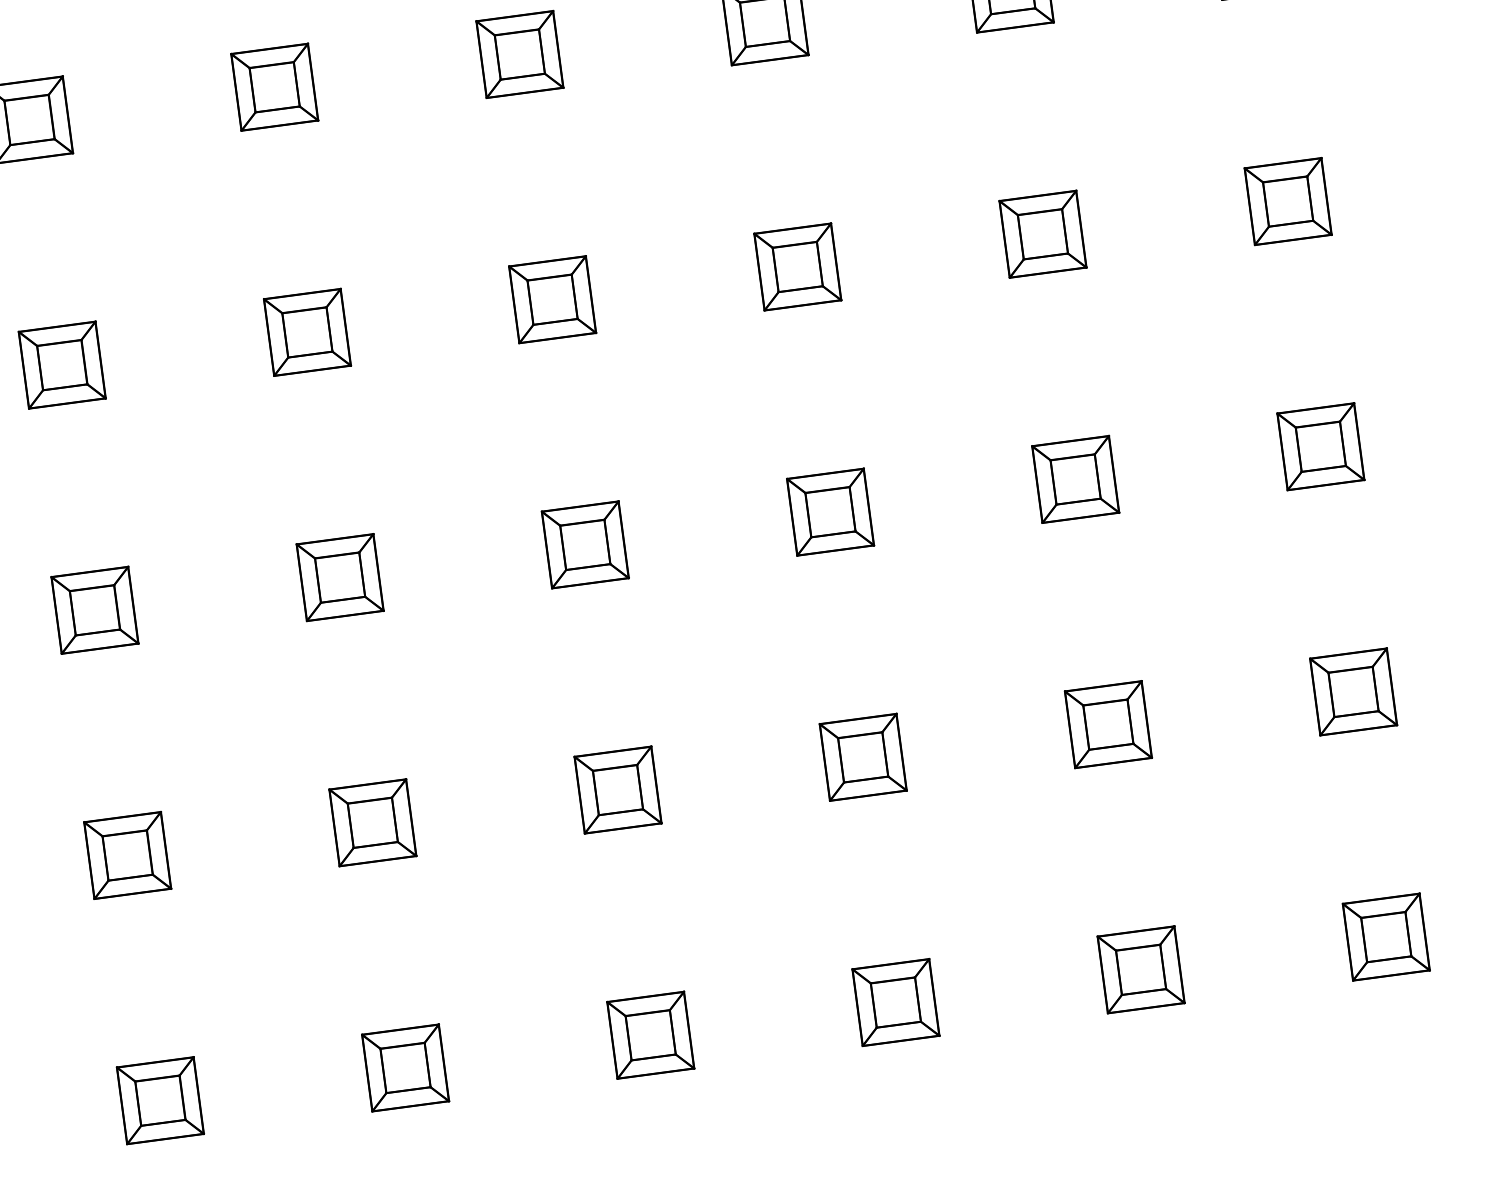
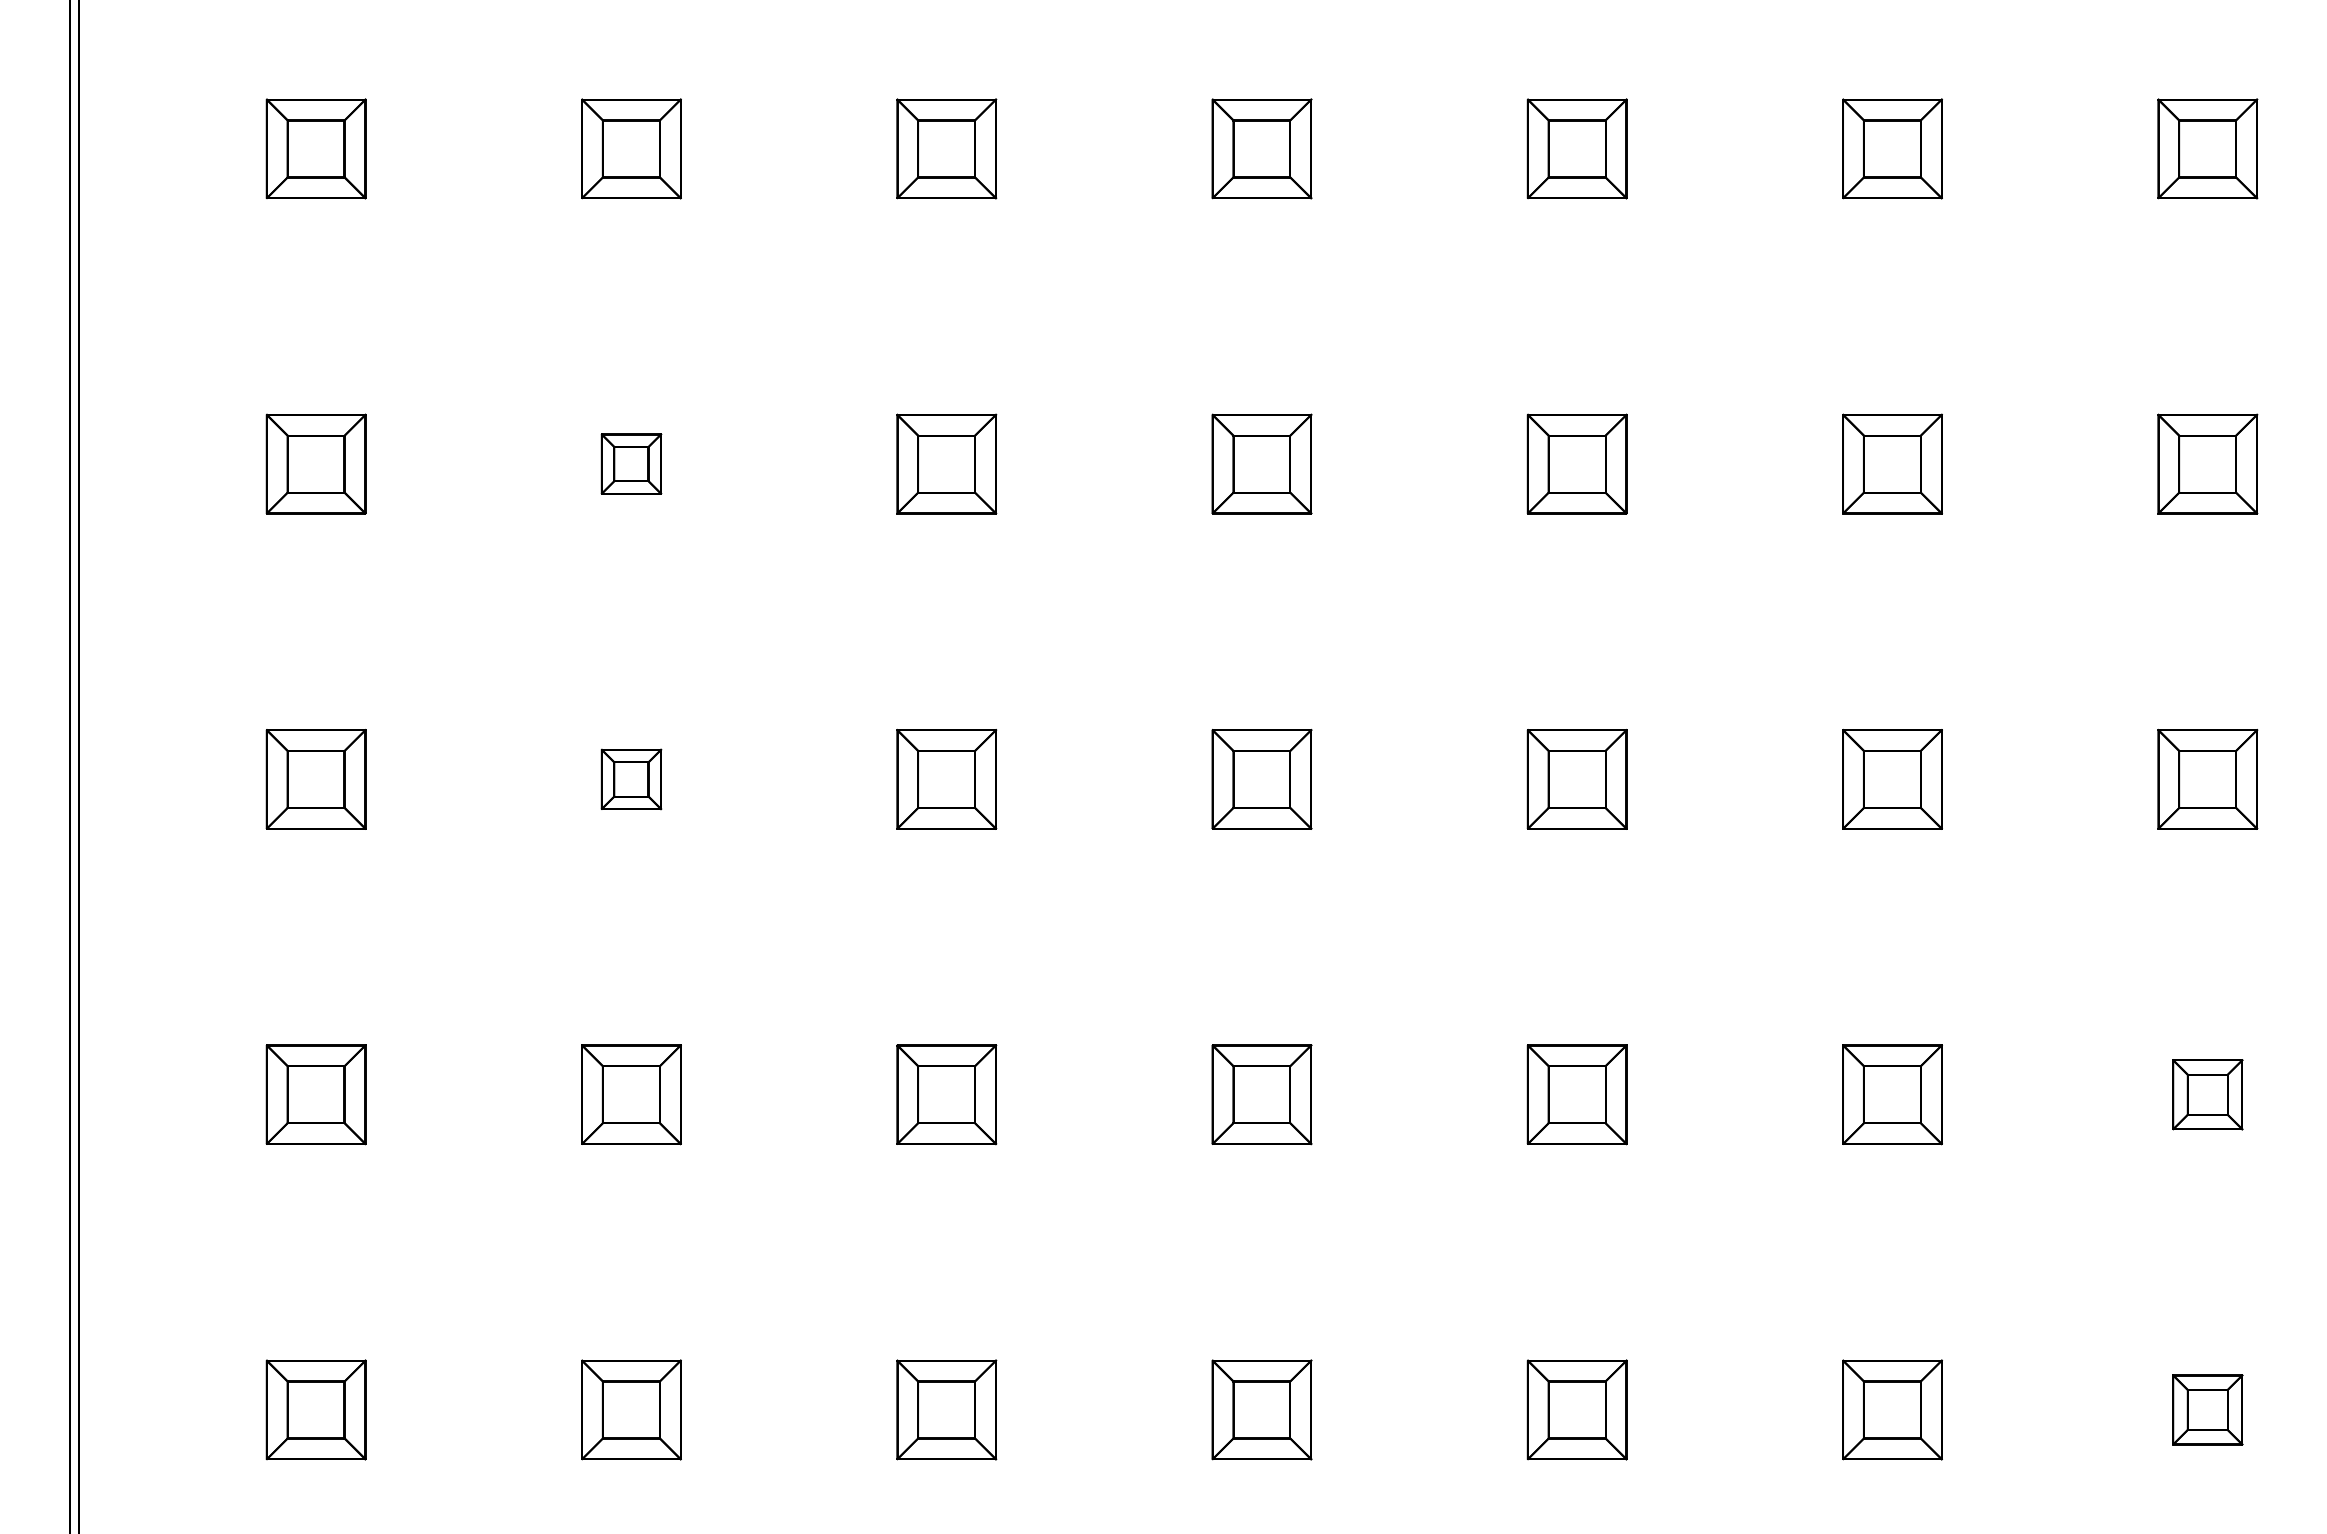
part: (62, 364) -> (631, 463), size x0.6
part: (95, 610) -> (631, 779), size x0.6
part: (1353, 691) -> (2207, 1094), size x0.7
part: (1386, 936) -> (2207, 1409), size x0.7

